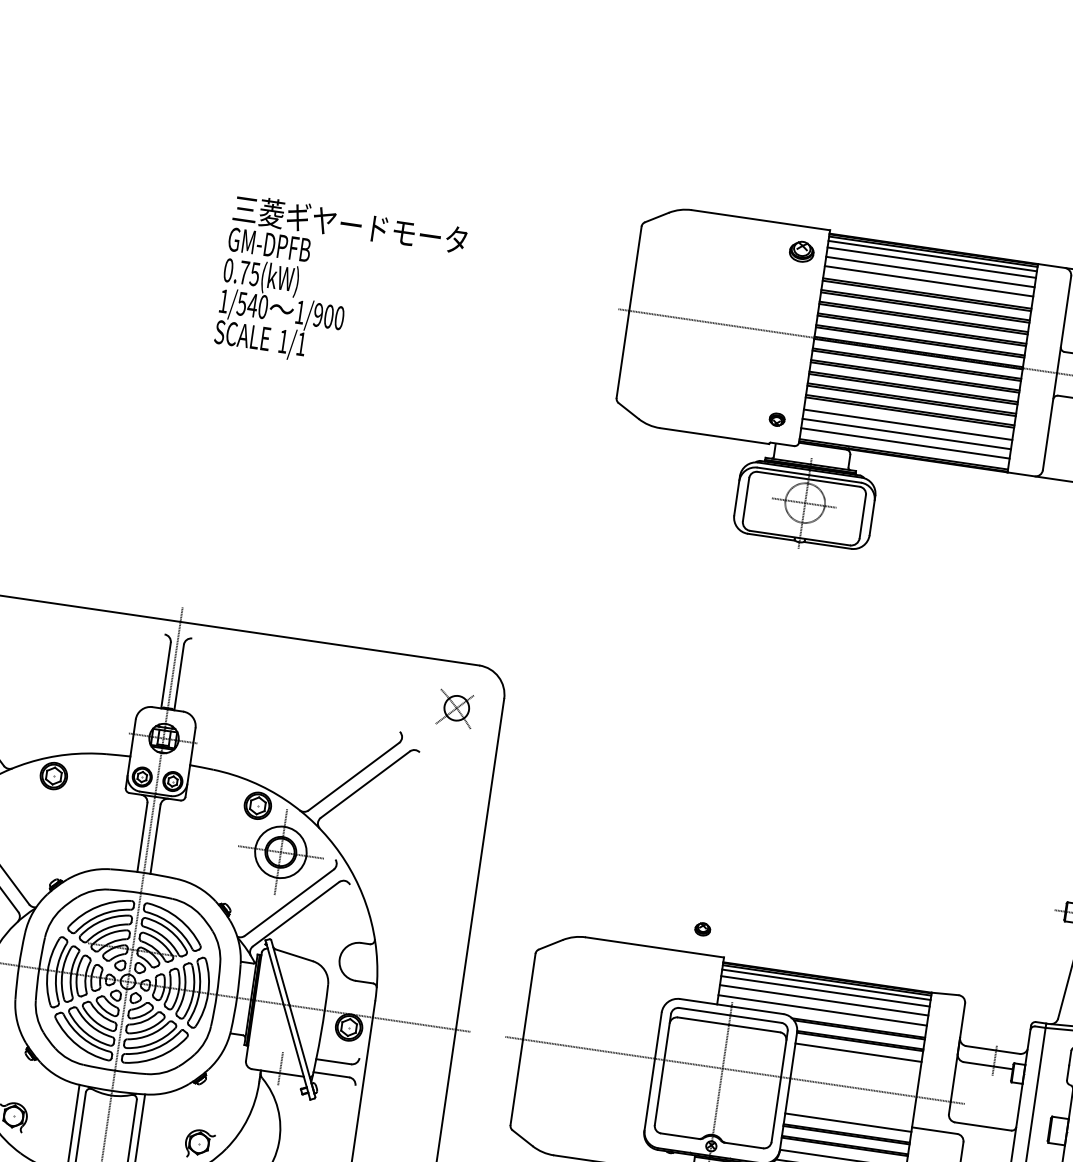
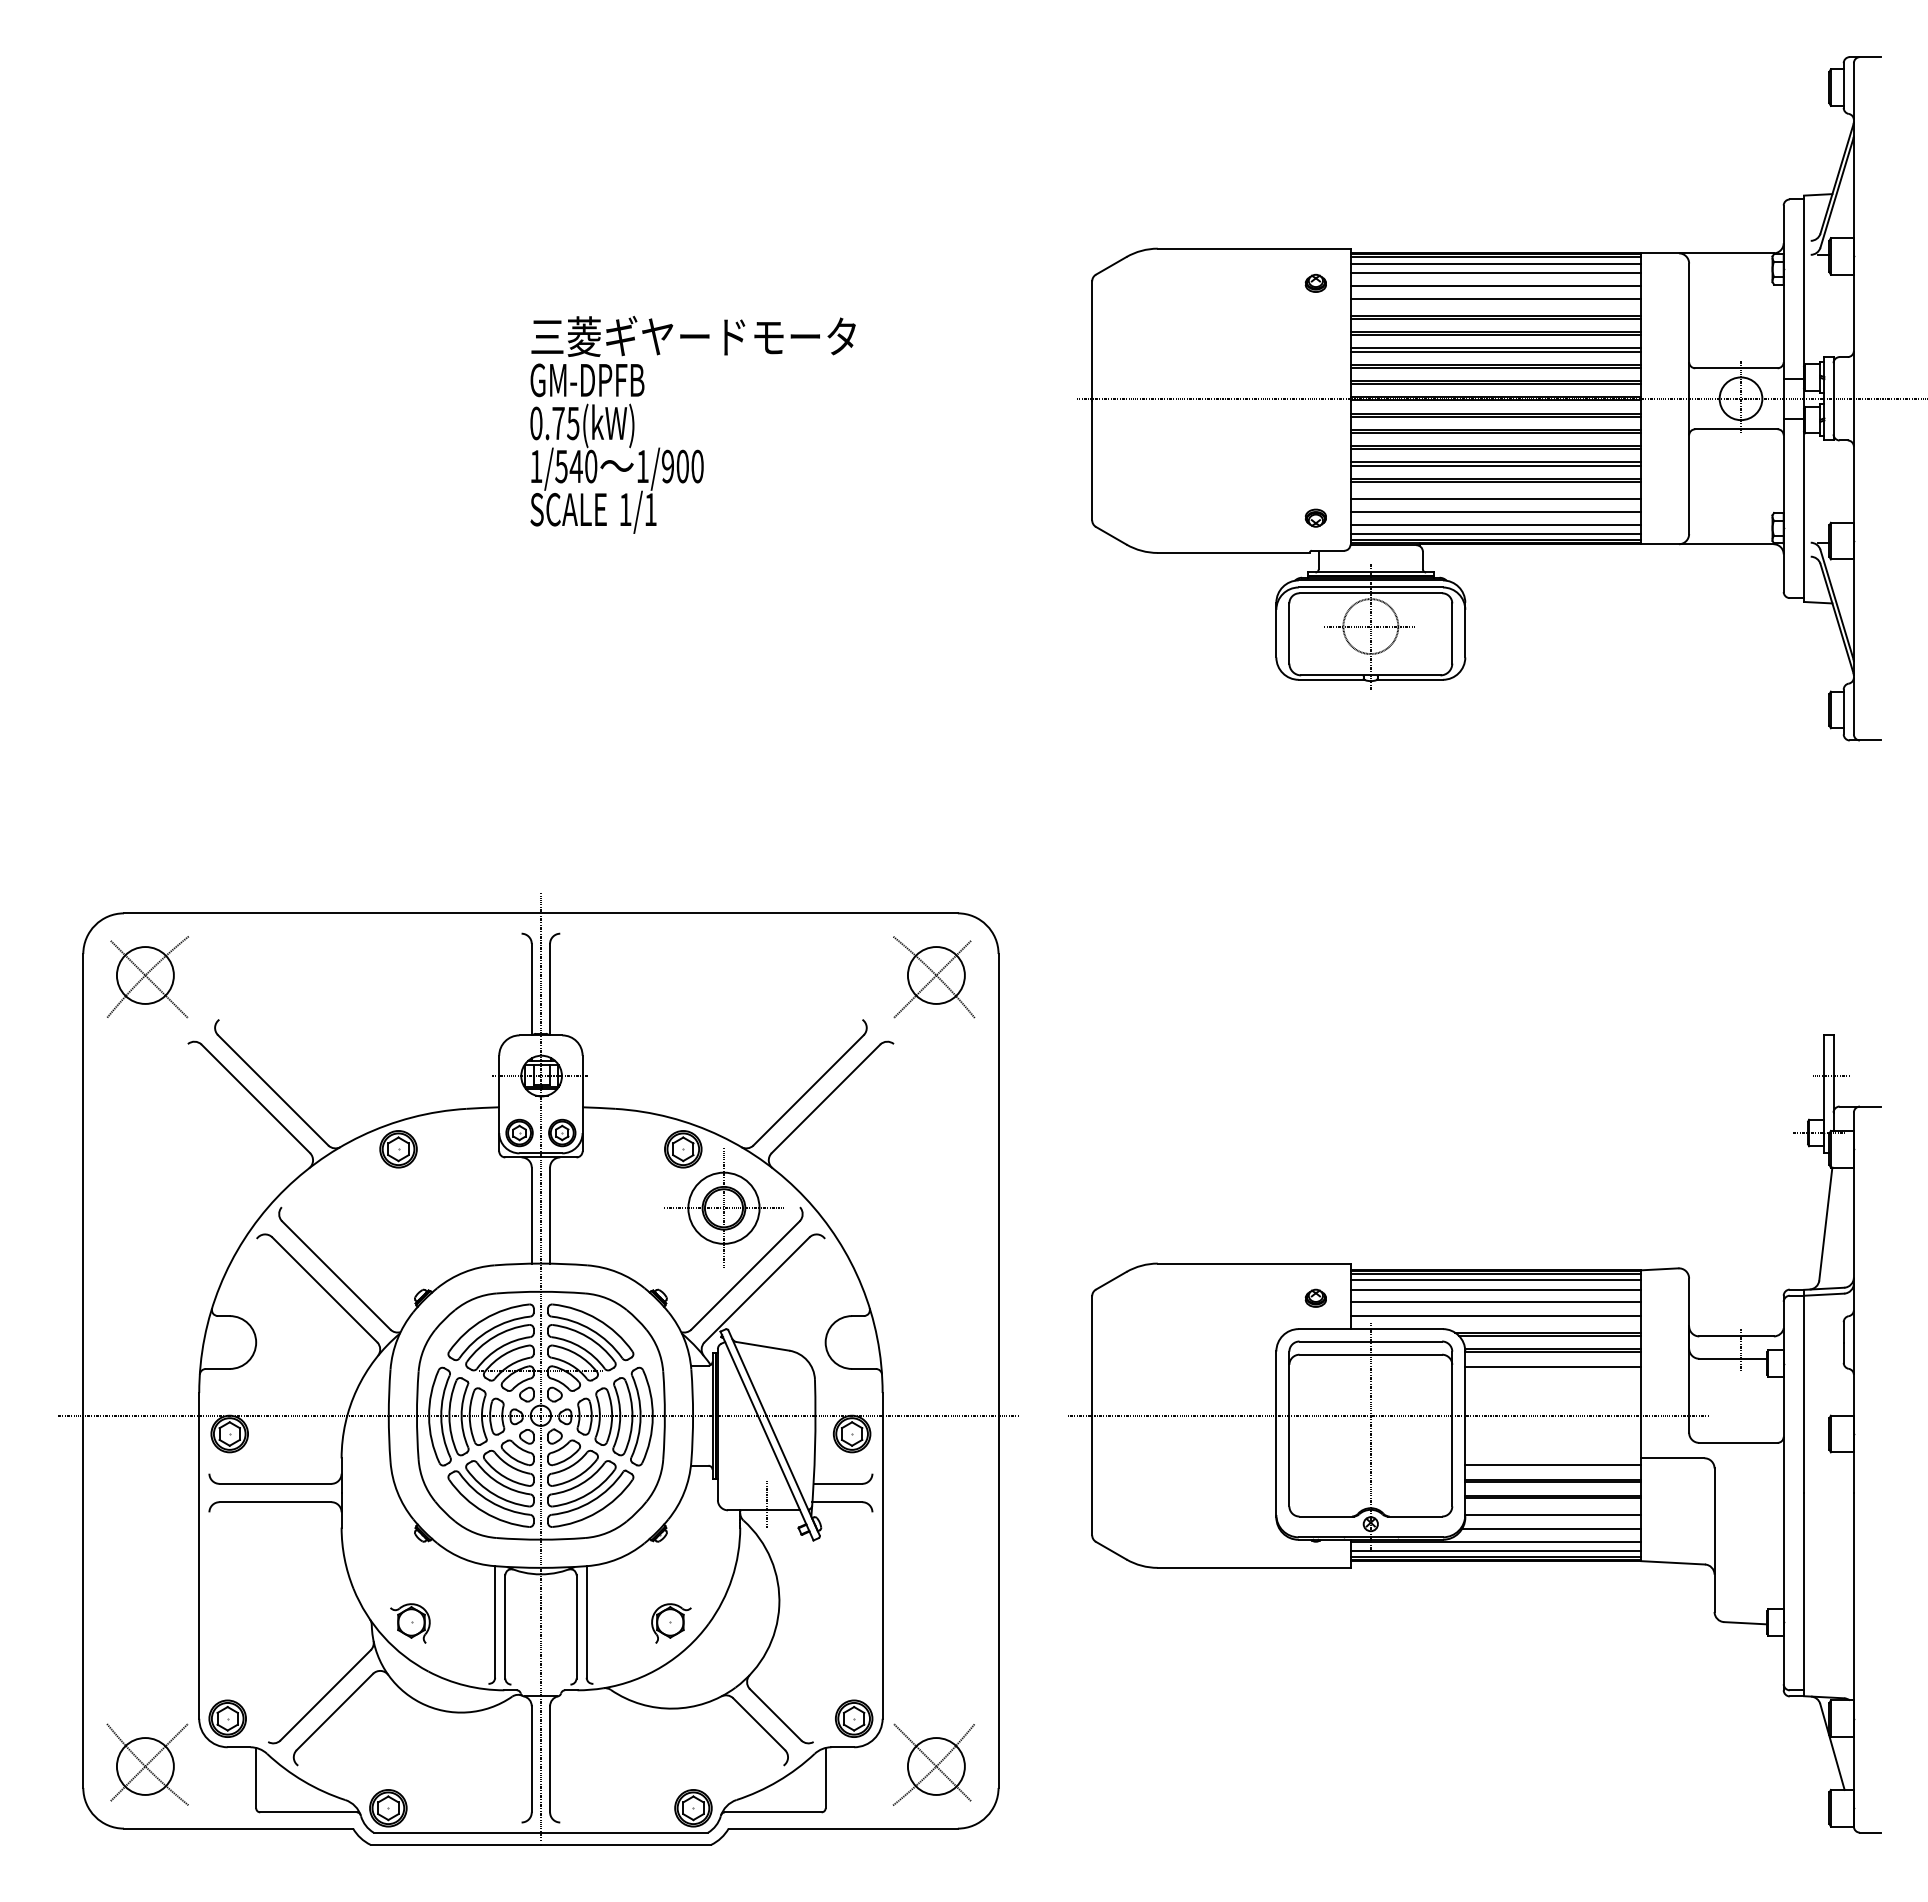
part: (801, 250) -> (1315, 282), size x0.62
line: (904, 450) -> (1495, 534), added
part: (455, 709) -> (934, 977), size x1.67
part: (702, 928) -> (1315, 1297), moved

